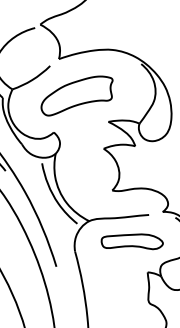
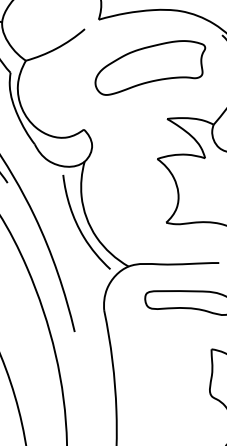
part: (76, 95) -> (149, 67), moved

